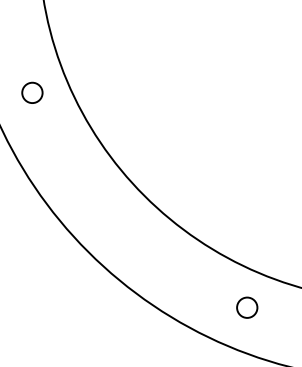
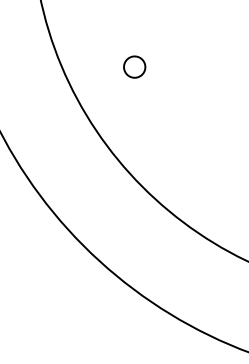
circle: (32, 92) -> (134, 66), moved

